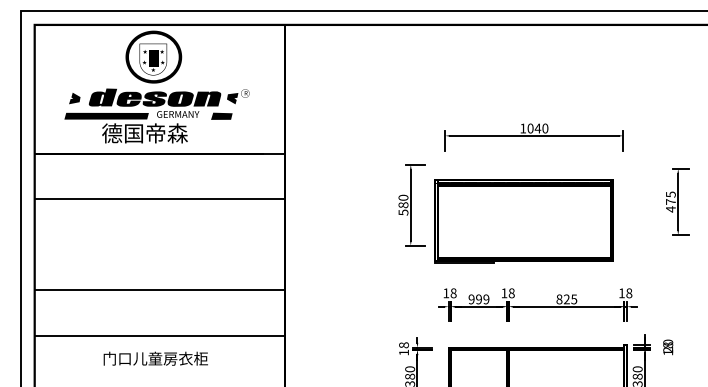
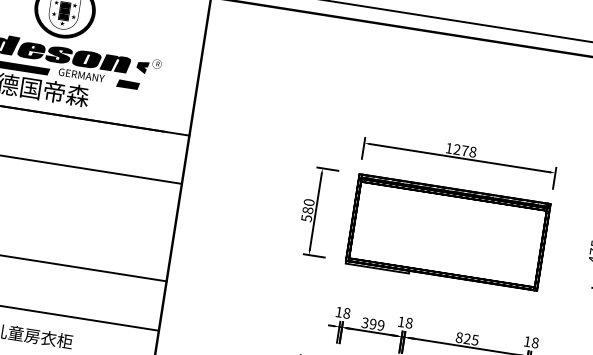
text: (537, 128) -> (464, 150), 1040 -> 1278
part: (523, 221) -> (447, 233), moved
text: (471, 299) -> (365, 323), 999 -> 399

